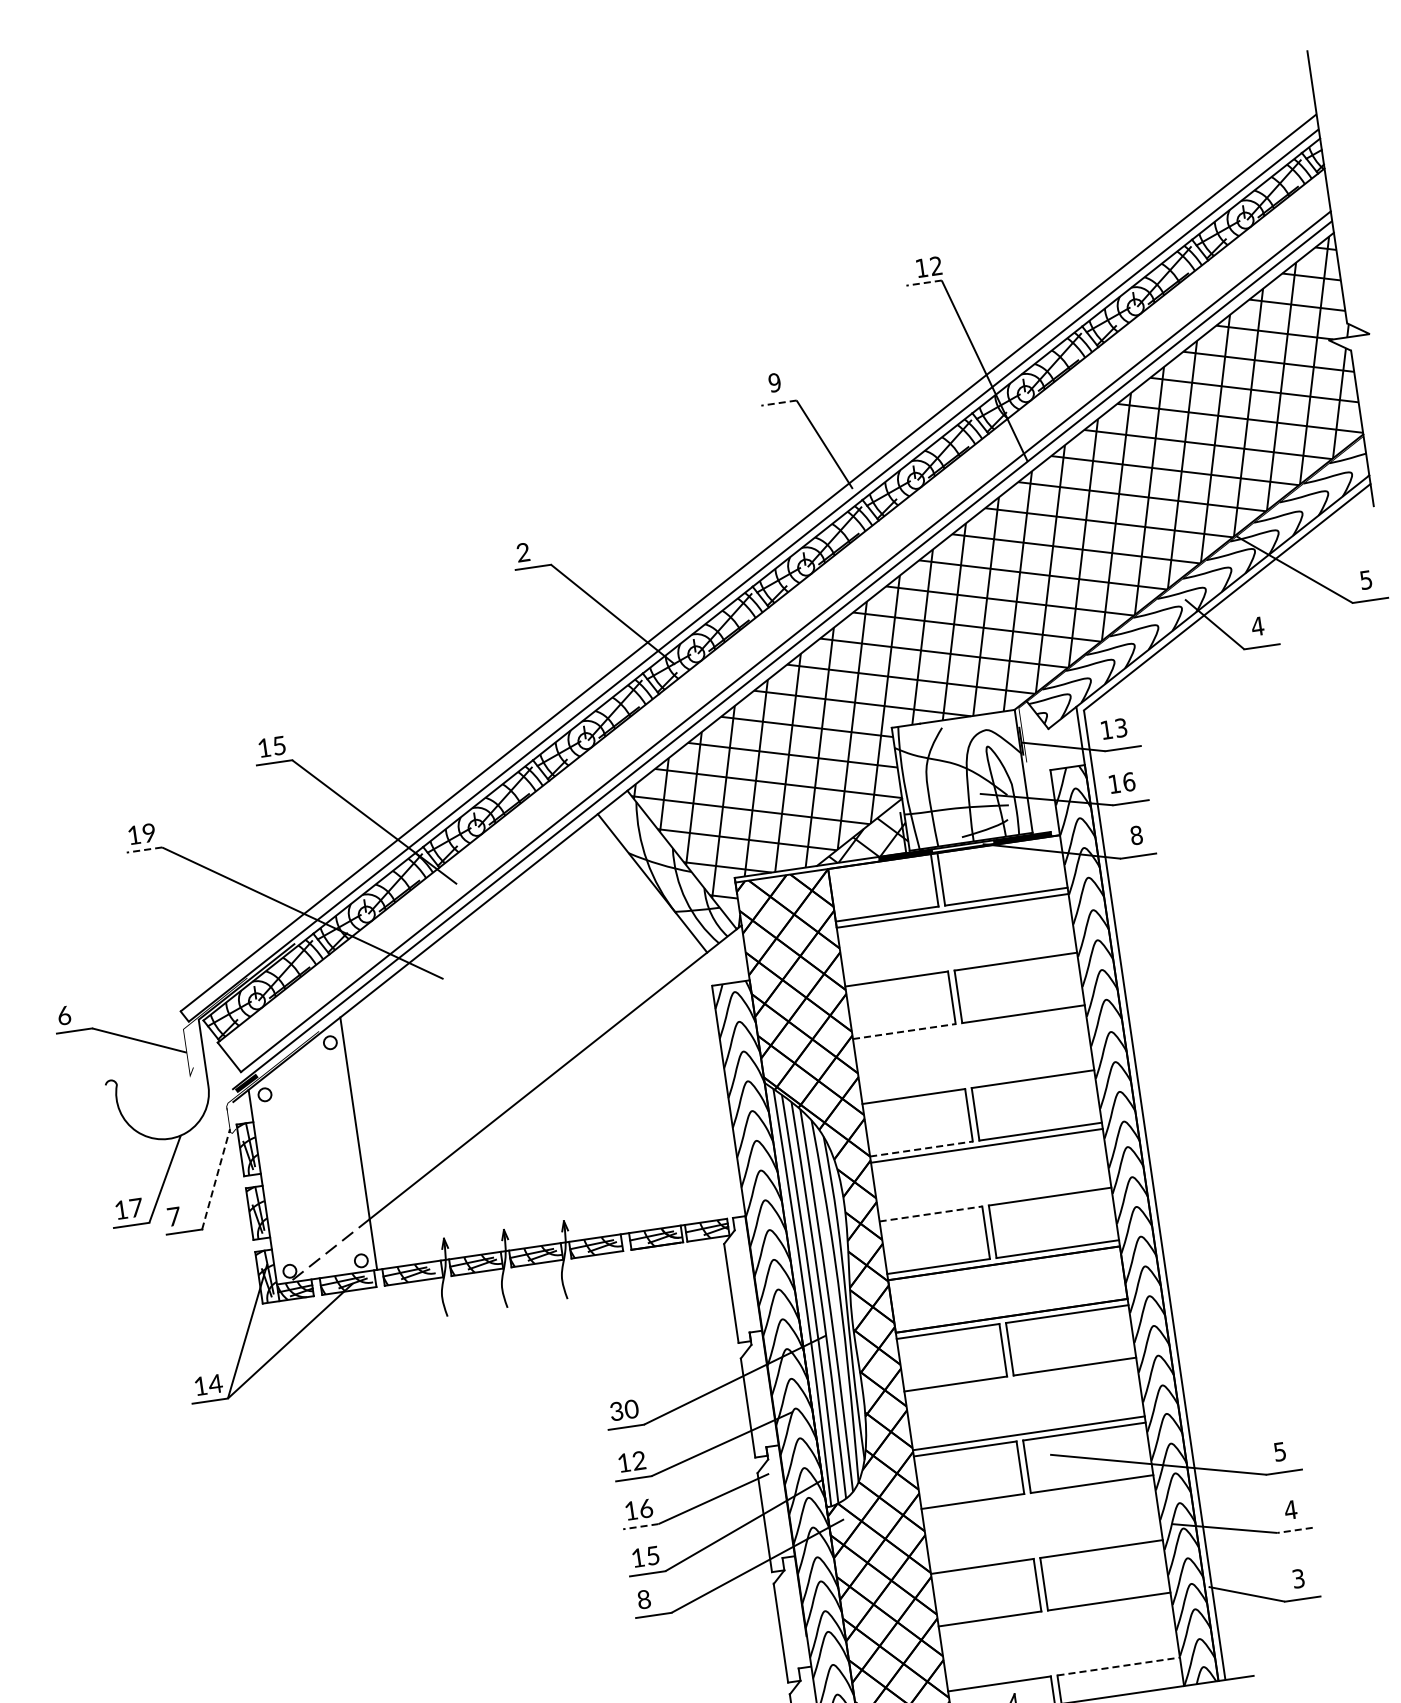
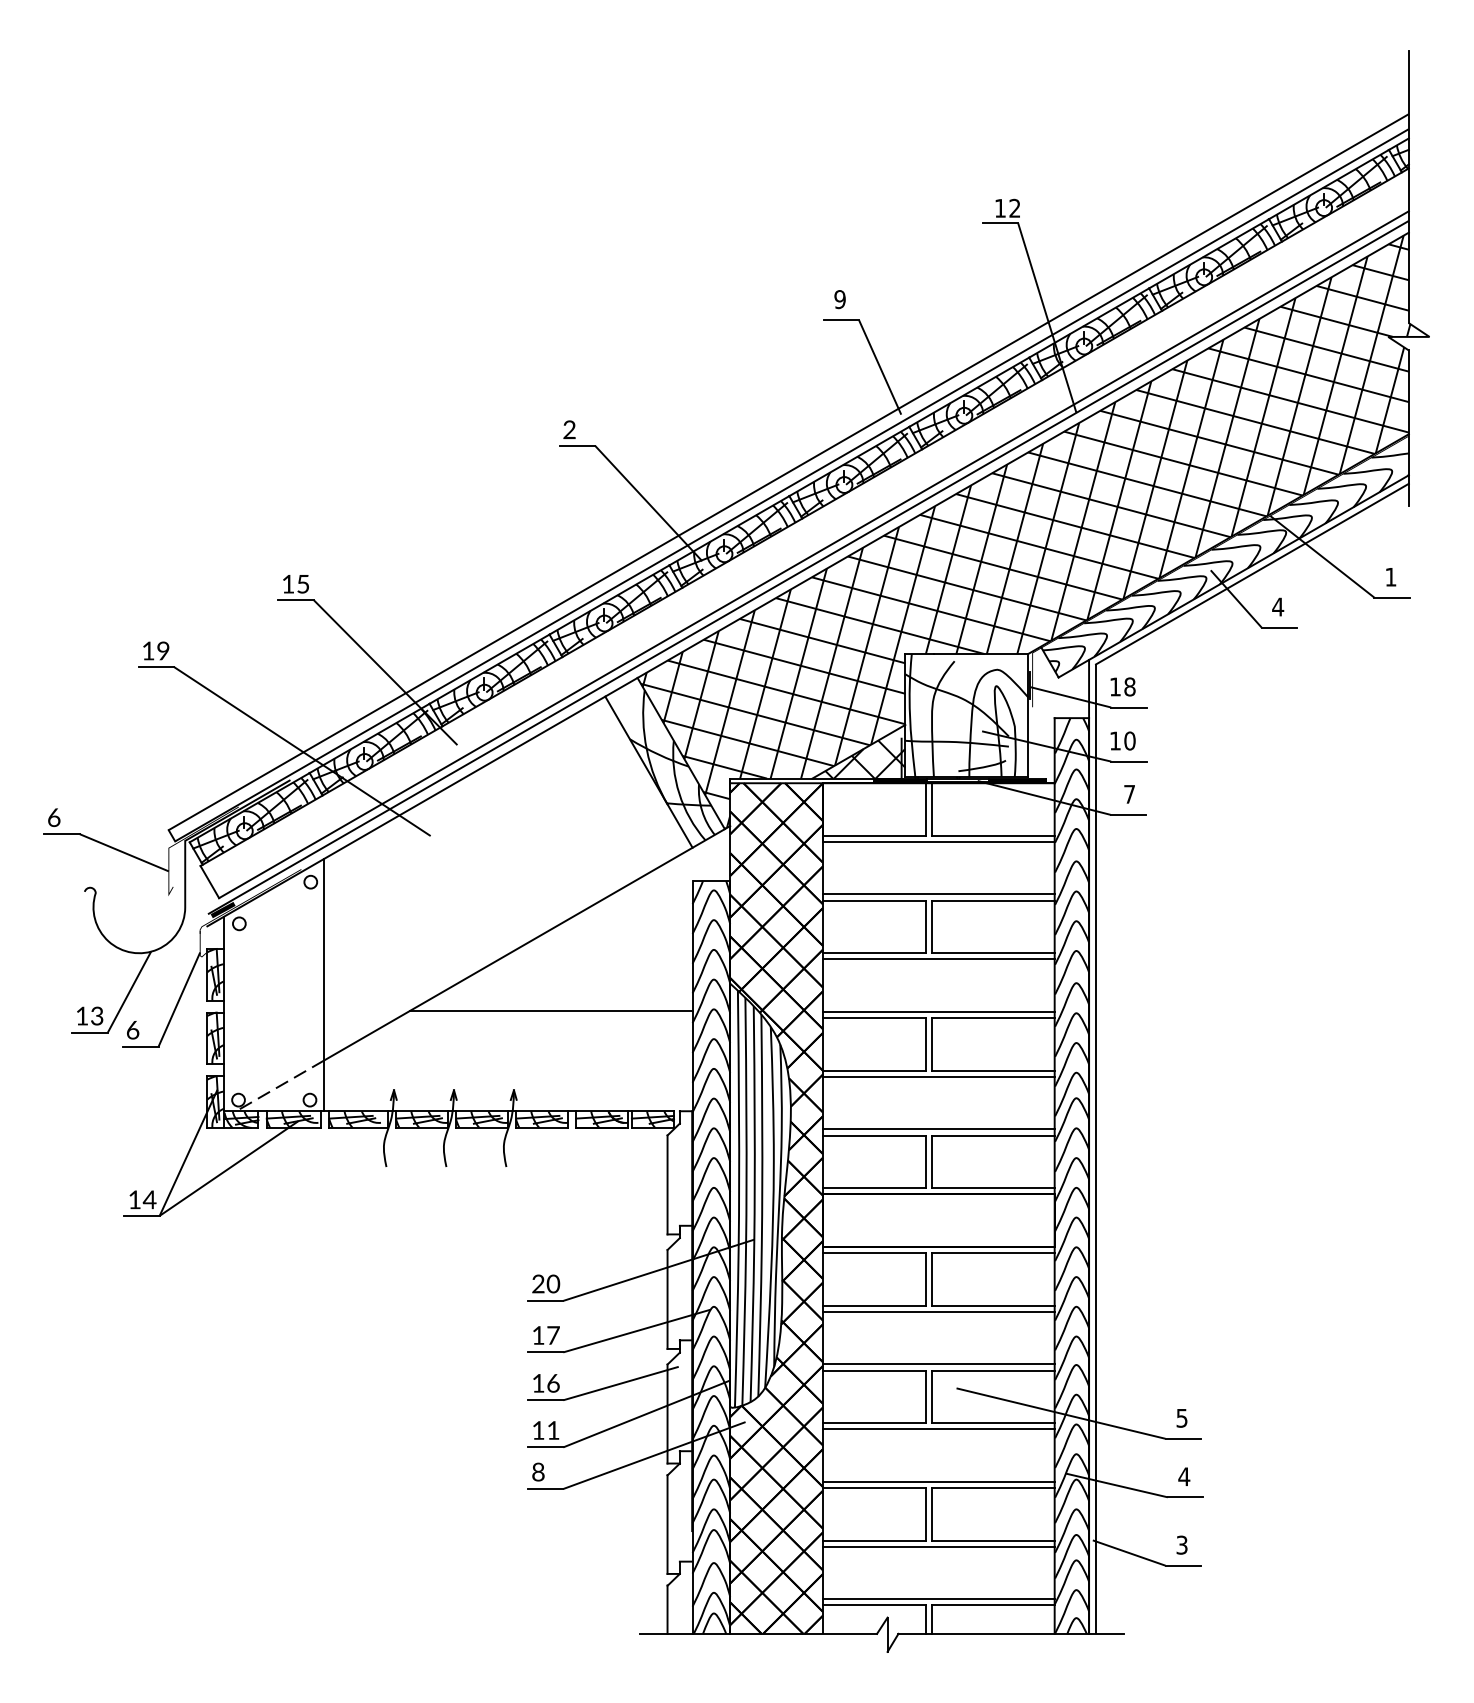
line: (924, 283) -> (1000, 223), dashed -> solid
line: (779, 403) -> (841, 320), dashed -> solid
text: (1365, 580) -> (1390, 577), 5 -> 1
text: (1120, 727) -> (1129, 686), 13 -> 18
text: (1128, 781) -> (1129, 740), 16 -> 10
text: (1136, 834) -> (1129, 793), 8 -> 7
line: (144, 849) -> (156, 666), dashed -> solid
line: (960, 963) -> (938, 894), added
line: (969, 1028) -> (938, 959), added
line: (904, 1031) -> (874, 953), dashed -> solid
line: (977, 1080) -> (938, 1011), added
line: (589, 1137) -> (550, 1011), added
line: (921, 1148) -> (874, 1070), dashed -> solid
line: (216, 1179) -> (179, 999), dashed -> solid
line: (994, 1198) -> (938, 1129), added
text: (136, 1207) -> (97, 1015), 17 -> 13
line: (931, 1213) -> (874, 1135), dashed -> solid
text: (173, 1217) -> (132, 1030), 7 -> 6
line: (1020, 1380) -> (938, 1311), added
text: (617, 1413) -> (538, 1286), 30 -> 20
text: (639, 1460) -> (553, 1335), 12 -> 17
line: (1038, 1498) -> (938, 1429), added
line: (640, 1526) -> (545, 1400), dashed -> solid
line: (1295, 1530) -> (1185, 1497), dashed -> solid
line: (1045, 1550) -> (938, 1481), added
text: (653, 1555) -> (553, 1430), 15 -> 11
line: (1055, 1615) -> (938, 1546), added
line: (1118, 1666) -> (993, 1605), dashed -> solid
line: (1062, 1668) -> (938, 1599), added

